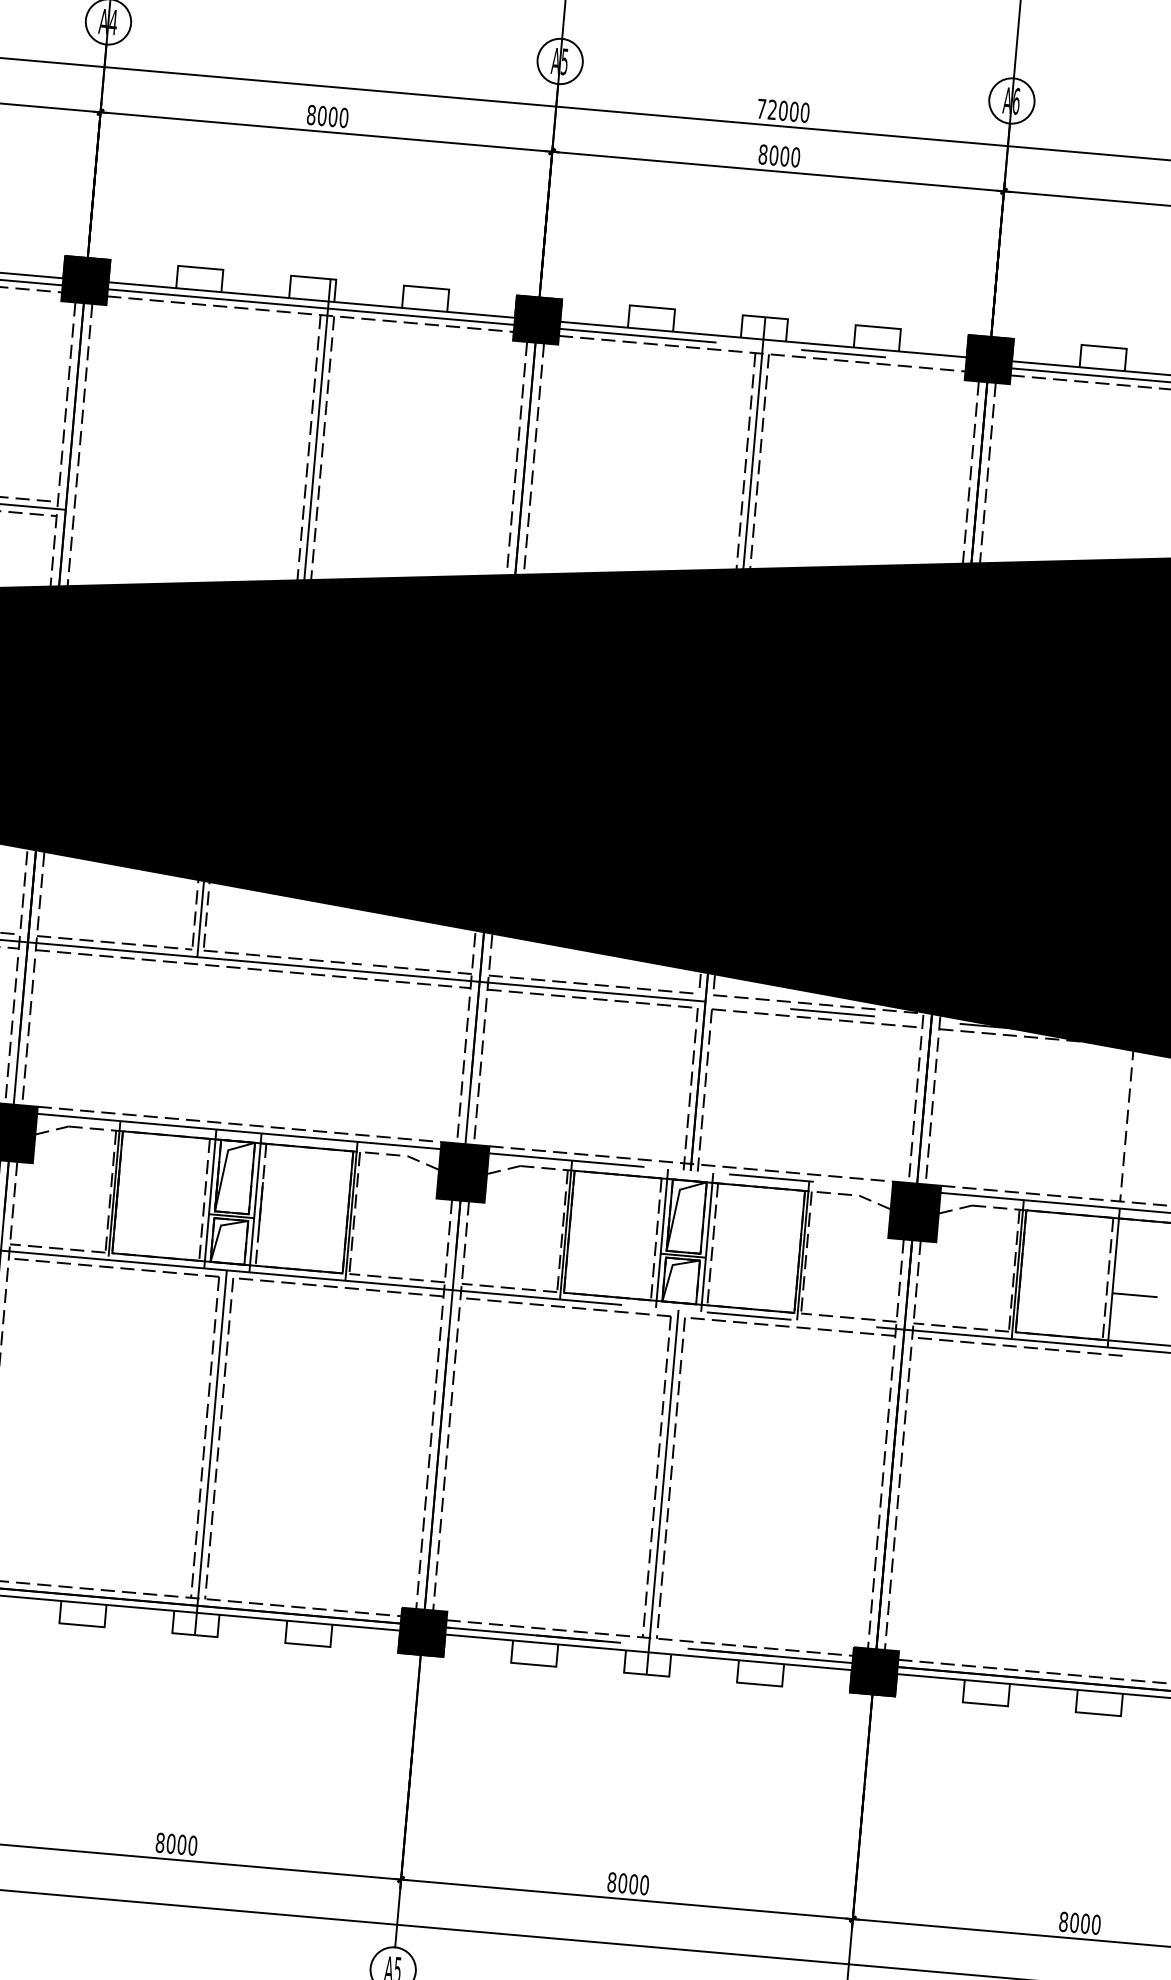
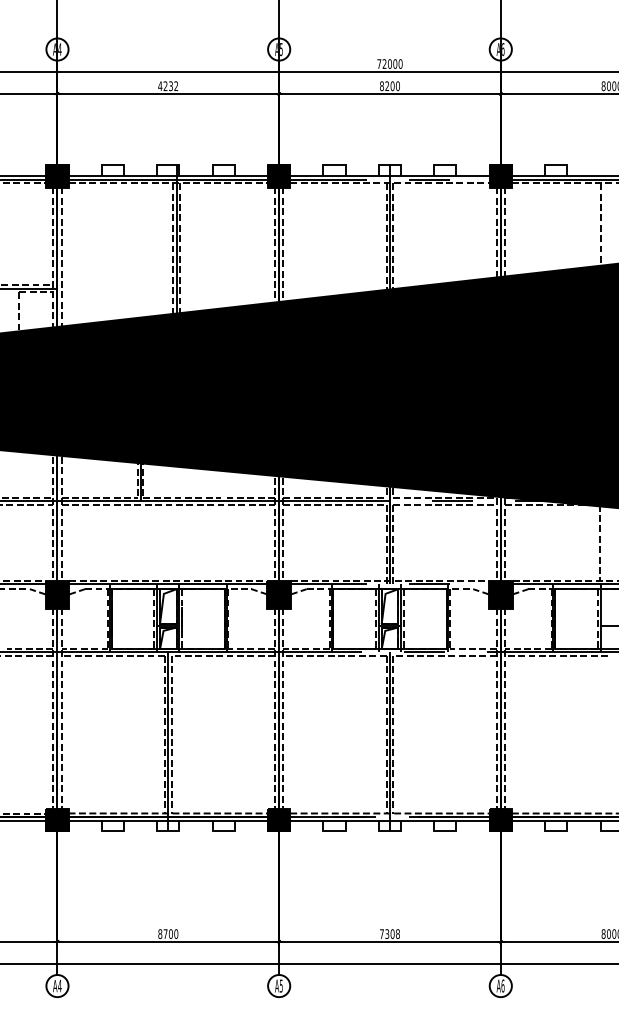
text: (328, 117) -> (168, 86), 8000 -> 4232
text: (774, 156) -> (387, 86), 8000 -> 8200
text: (170, 1842) -> (165, 933), 8000 -> 8700
text: (627, 1882) -> (389, 933), 8000 -> 7308

